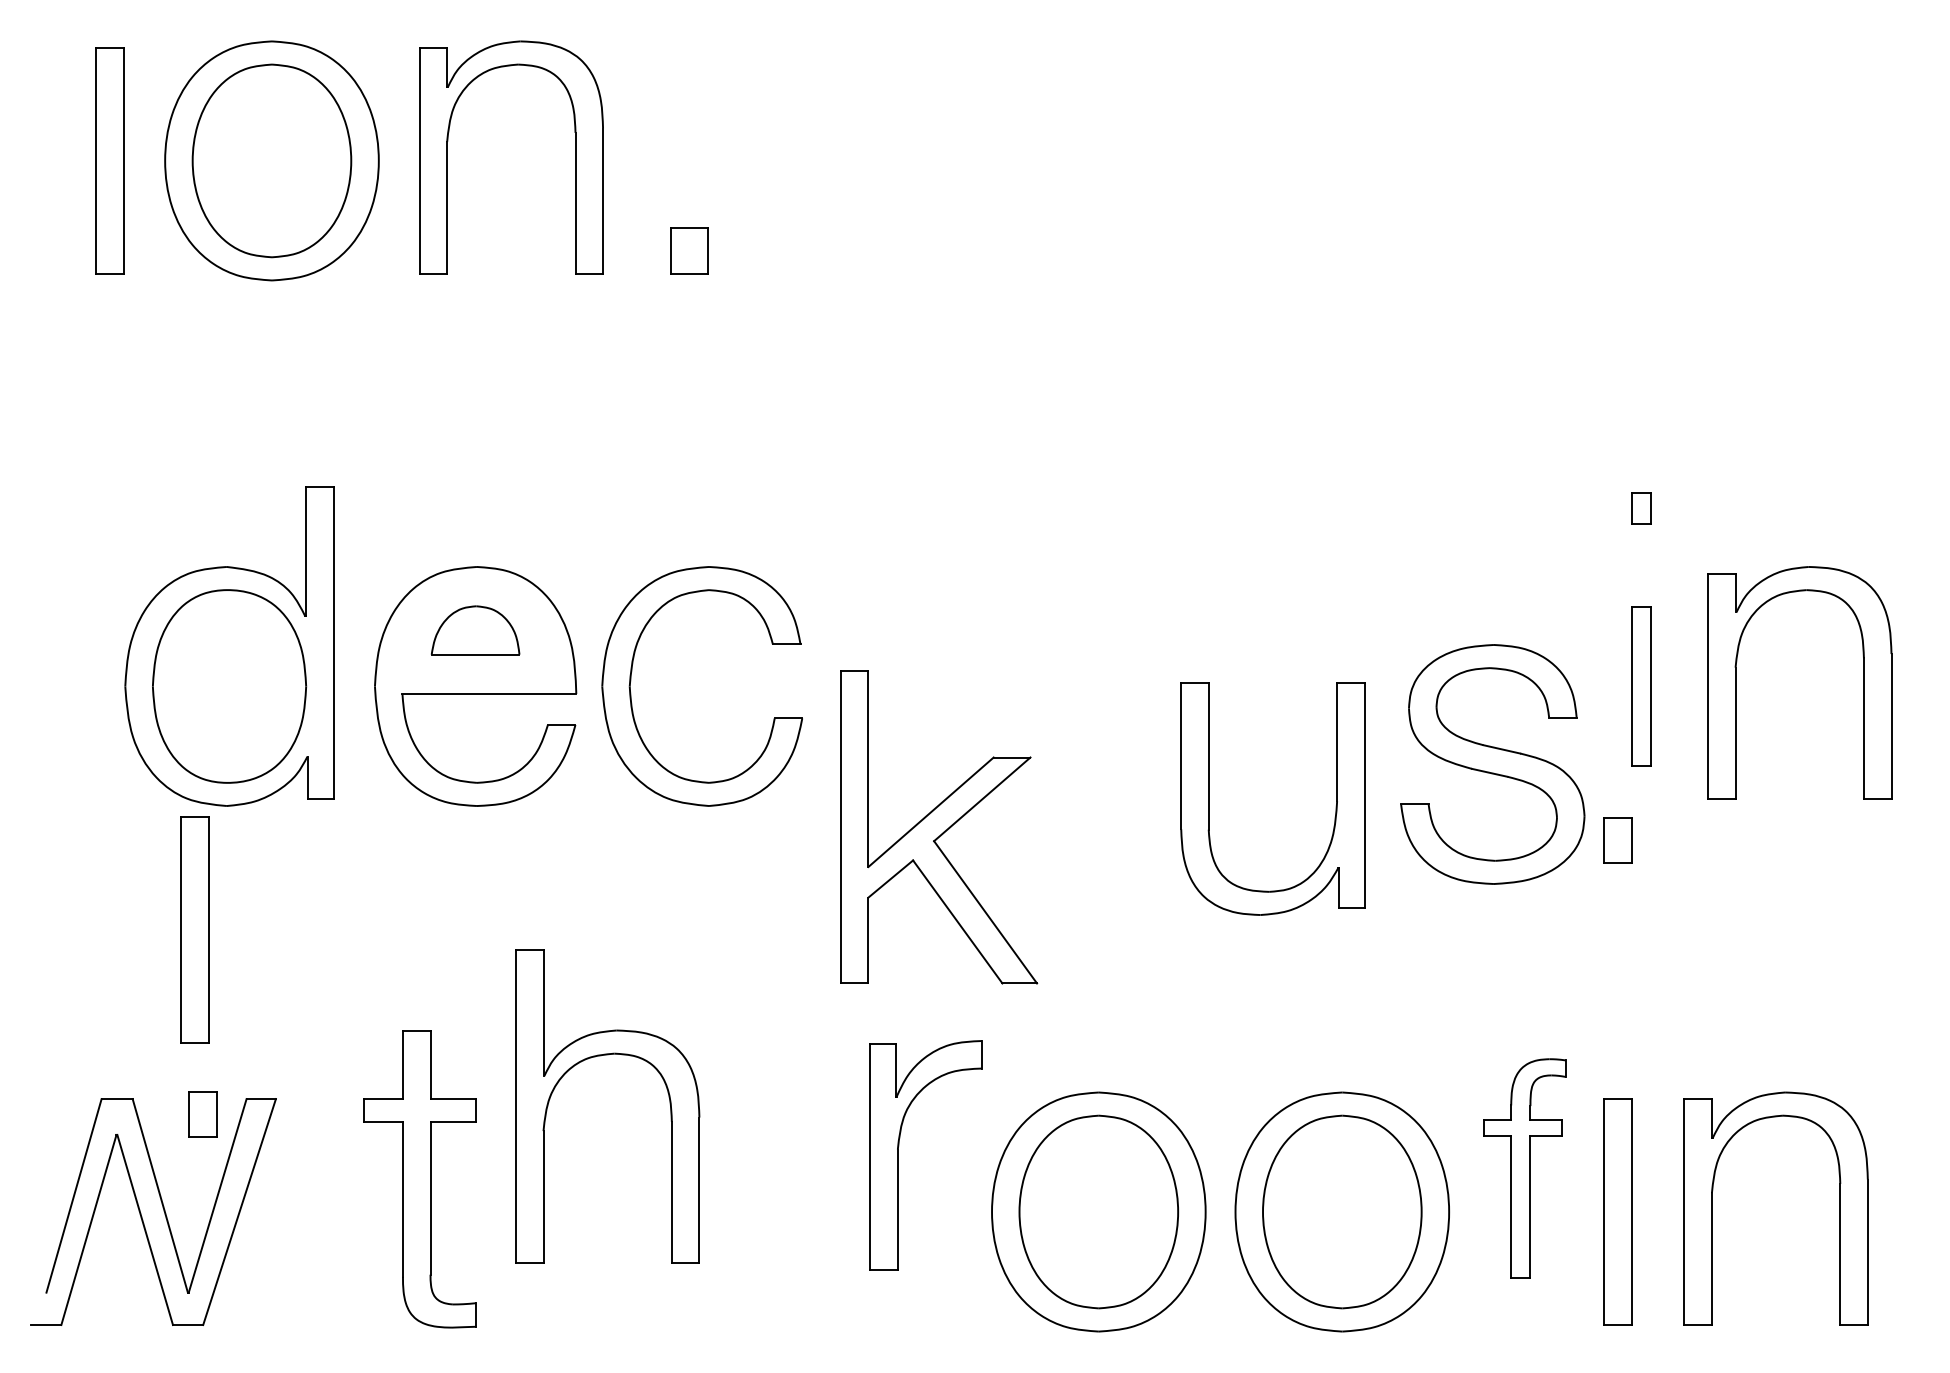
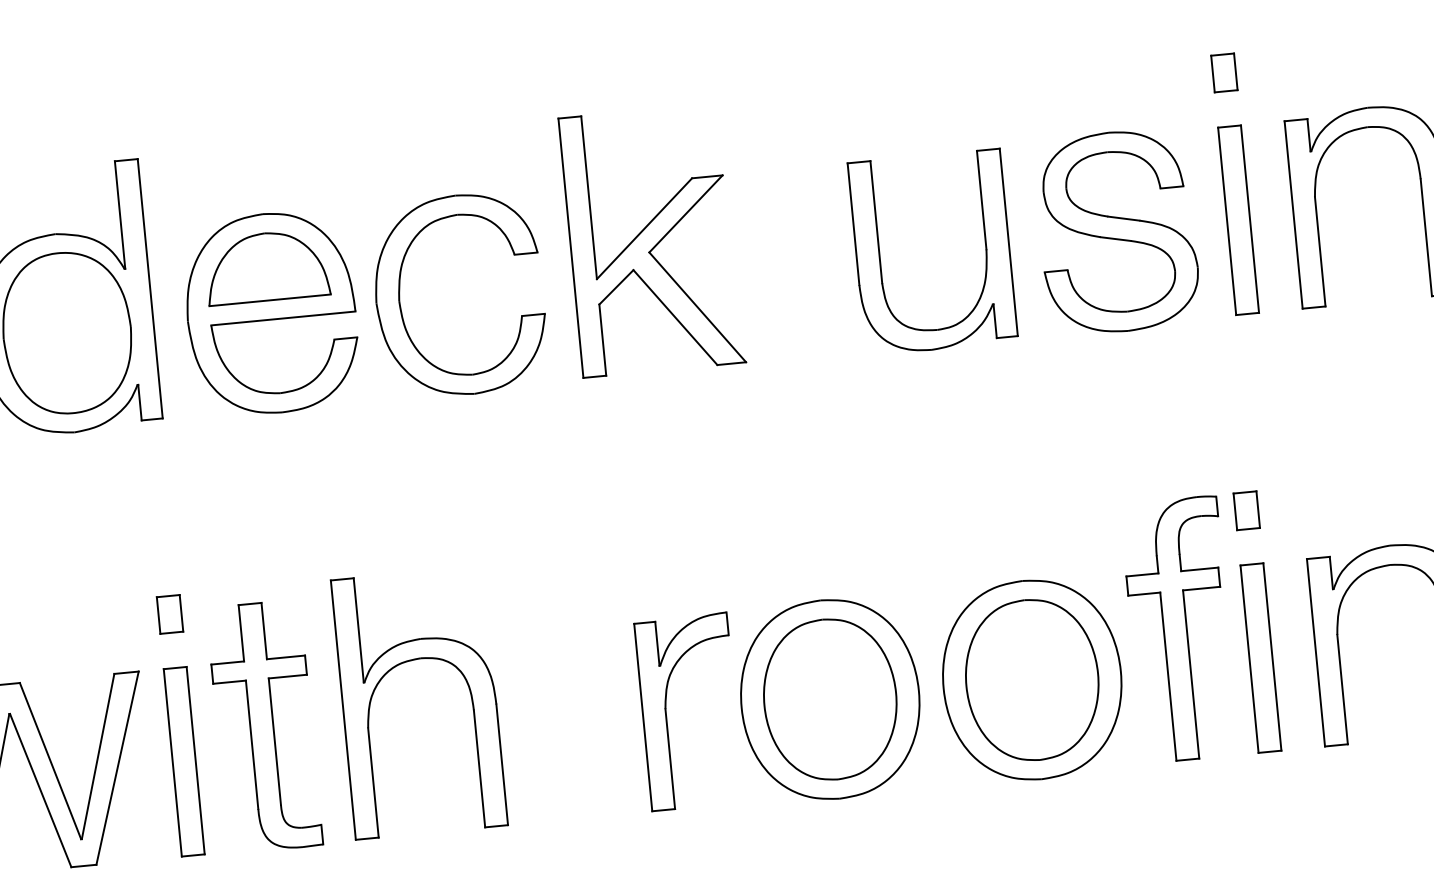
part: (1641, 508) -> (1224, 72), size x1.43
part: (475, 630) -> (266, 266), size x1.67
part: (1641, 686) -> (1238, 220), size x1.43
part: (1492, 764) -> (1117, 231), moved
part: (1209, 798) -> (880, 257), moved
part: (939, 827) -> (652, 240), moved
part: (1617, 840) -> (1246, 510), moved
part: (194, 929) -> (183, 761), moved
part: (601, 1056) -> (410, 661), moved
part: (202, 1114) -> (169, 614), moved
part: (898, 1155) -> (666, 714), moved
part: (1524, 1168) -> (1179, 629), size x1.43

